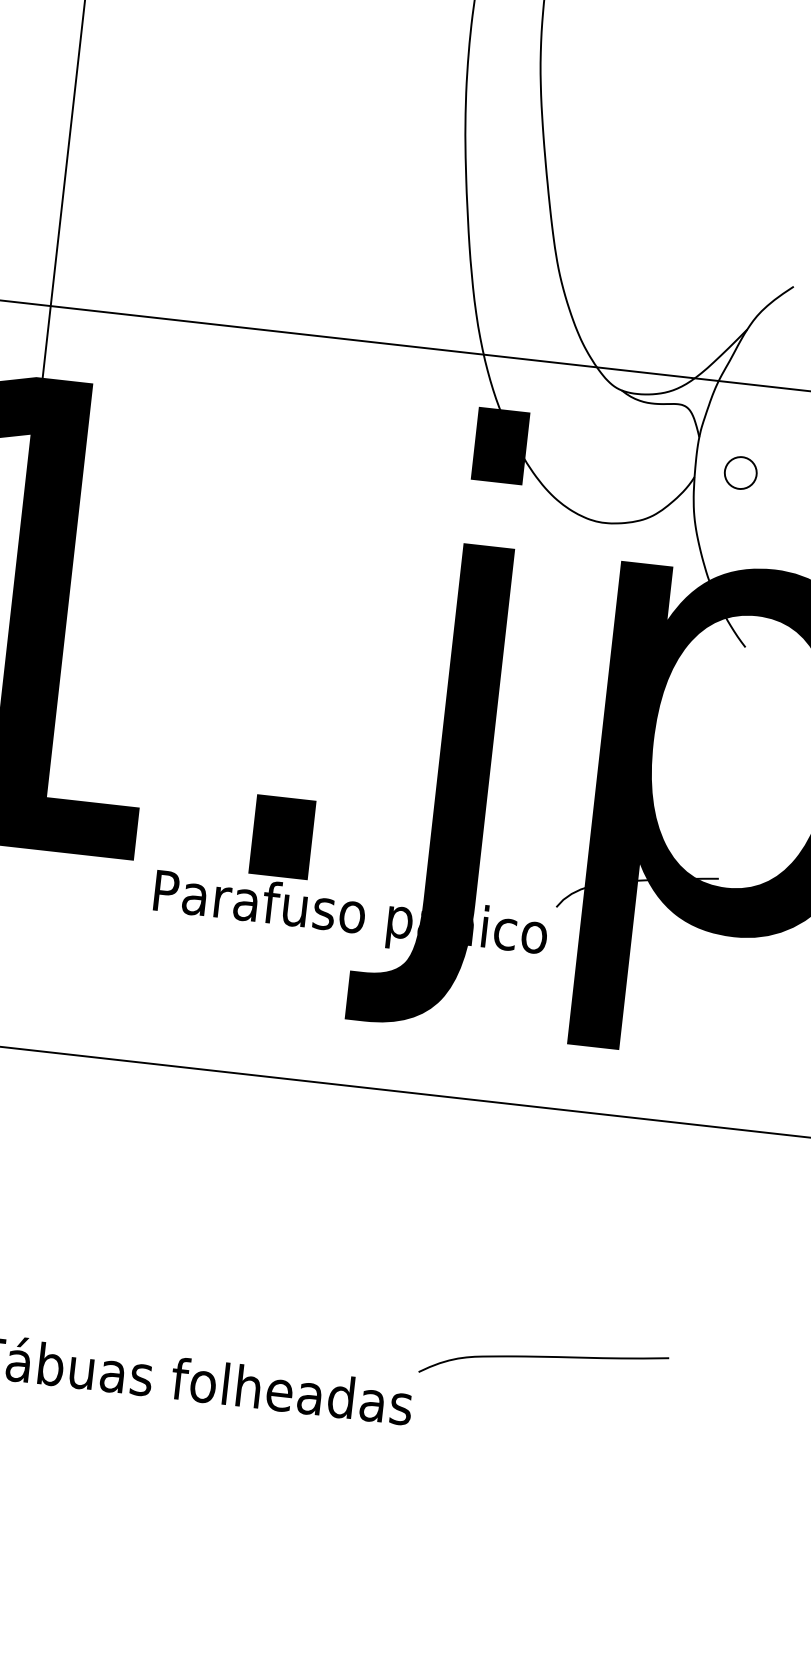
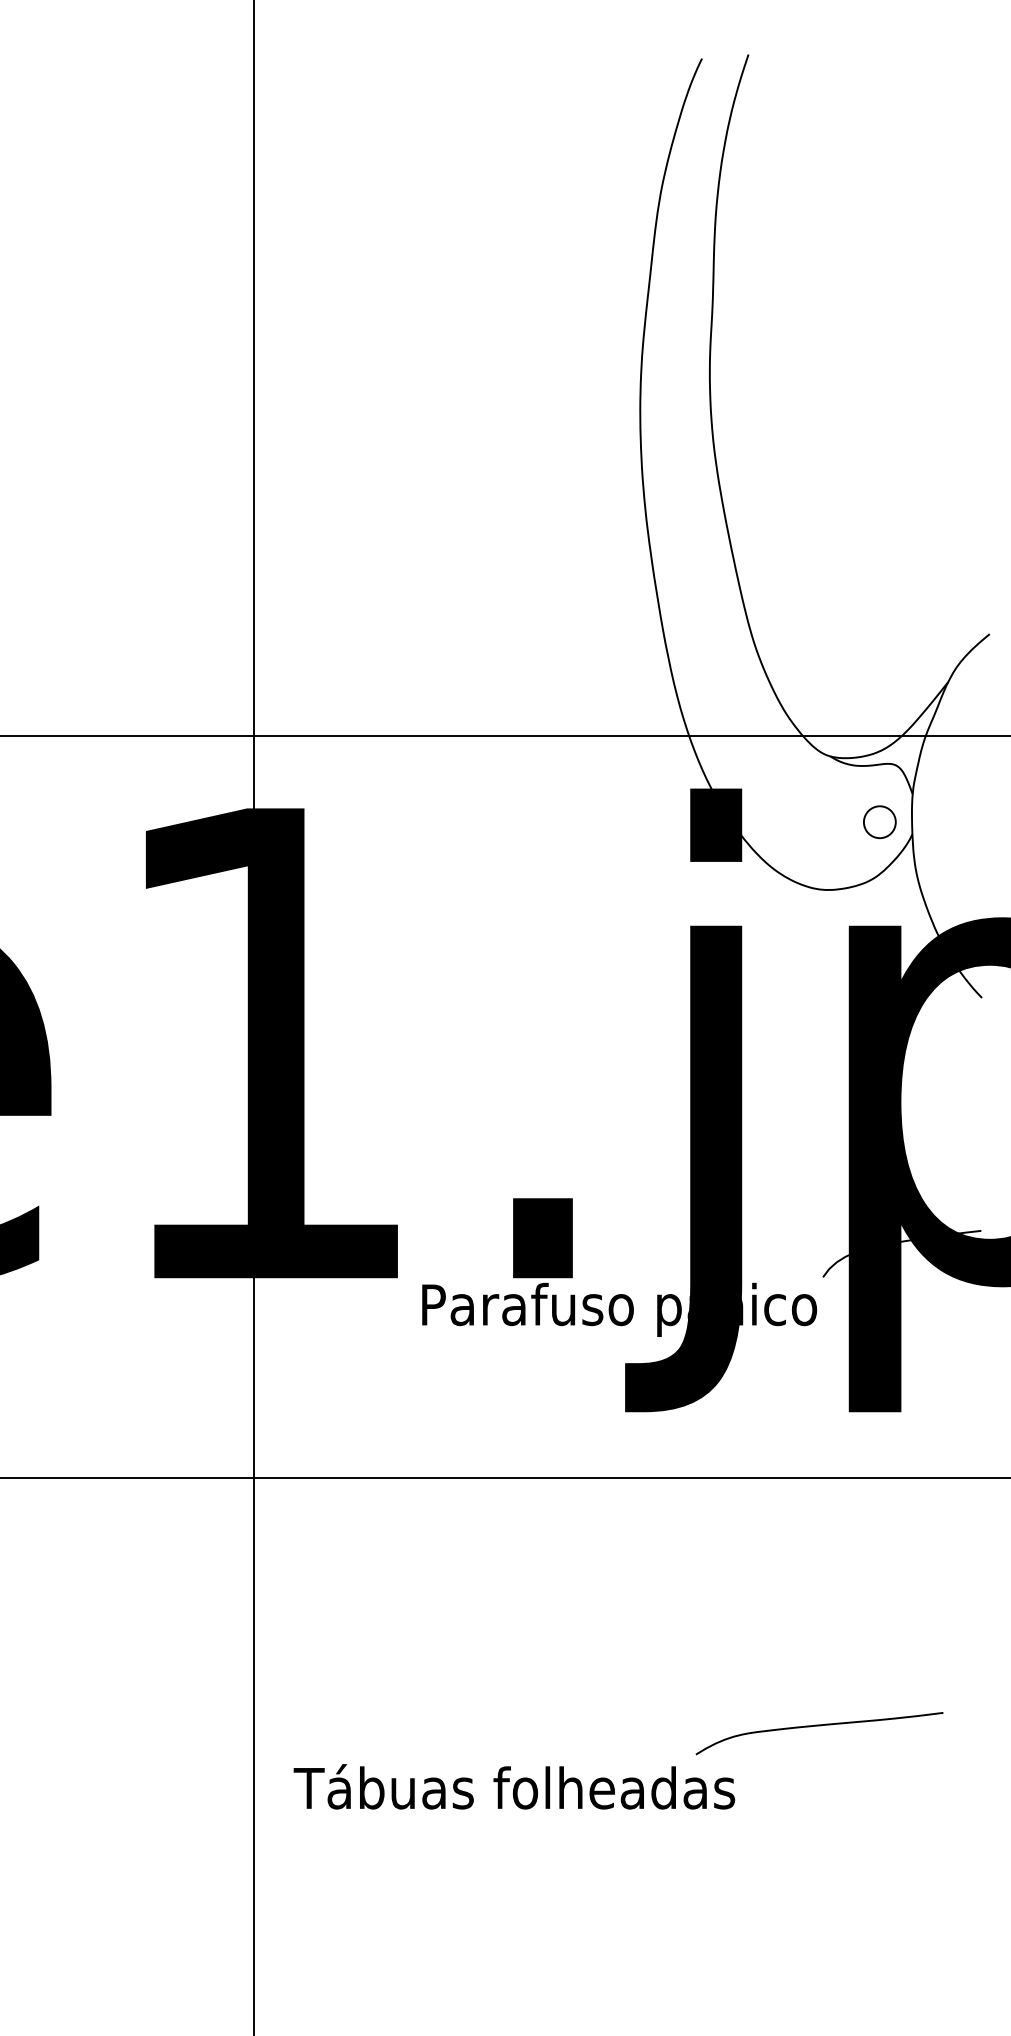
circle: (740, 473) -> (879, 822), moved
curve: (544, 1357) -> (819, 1726), moved

